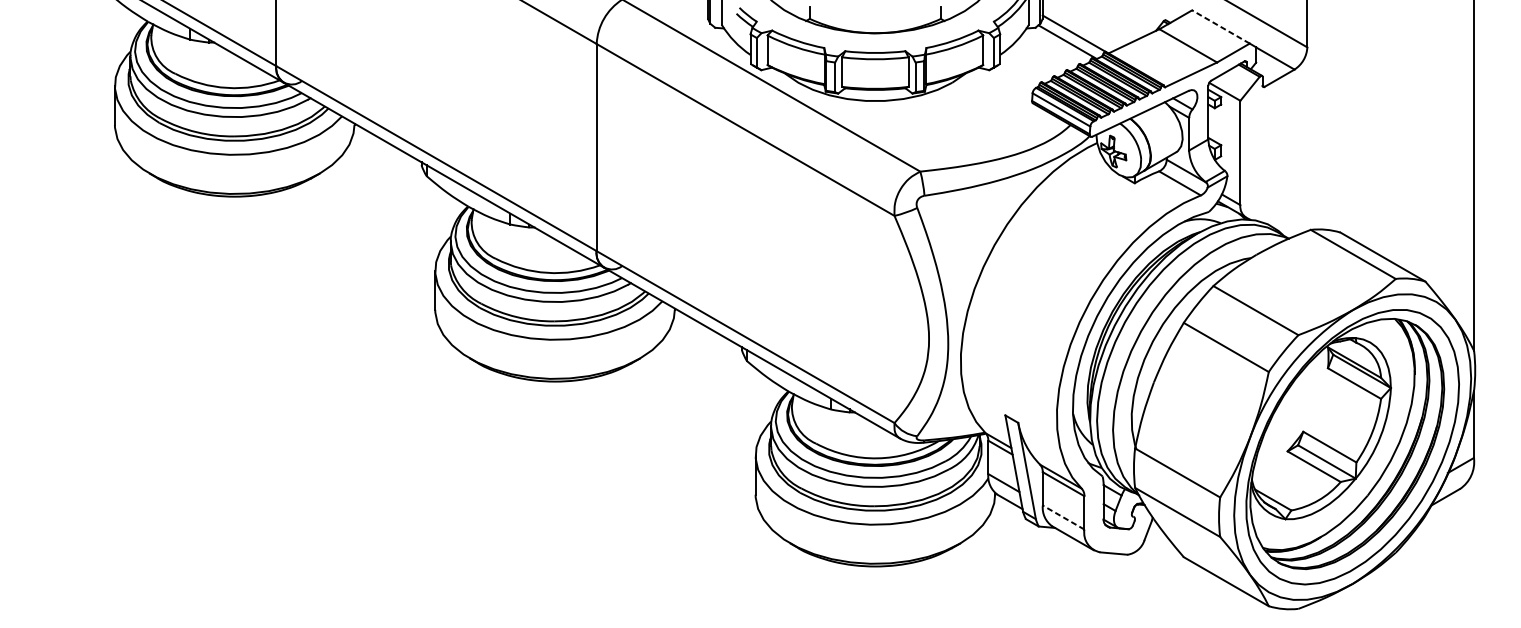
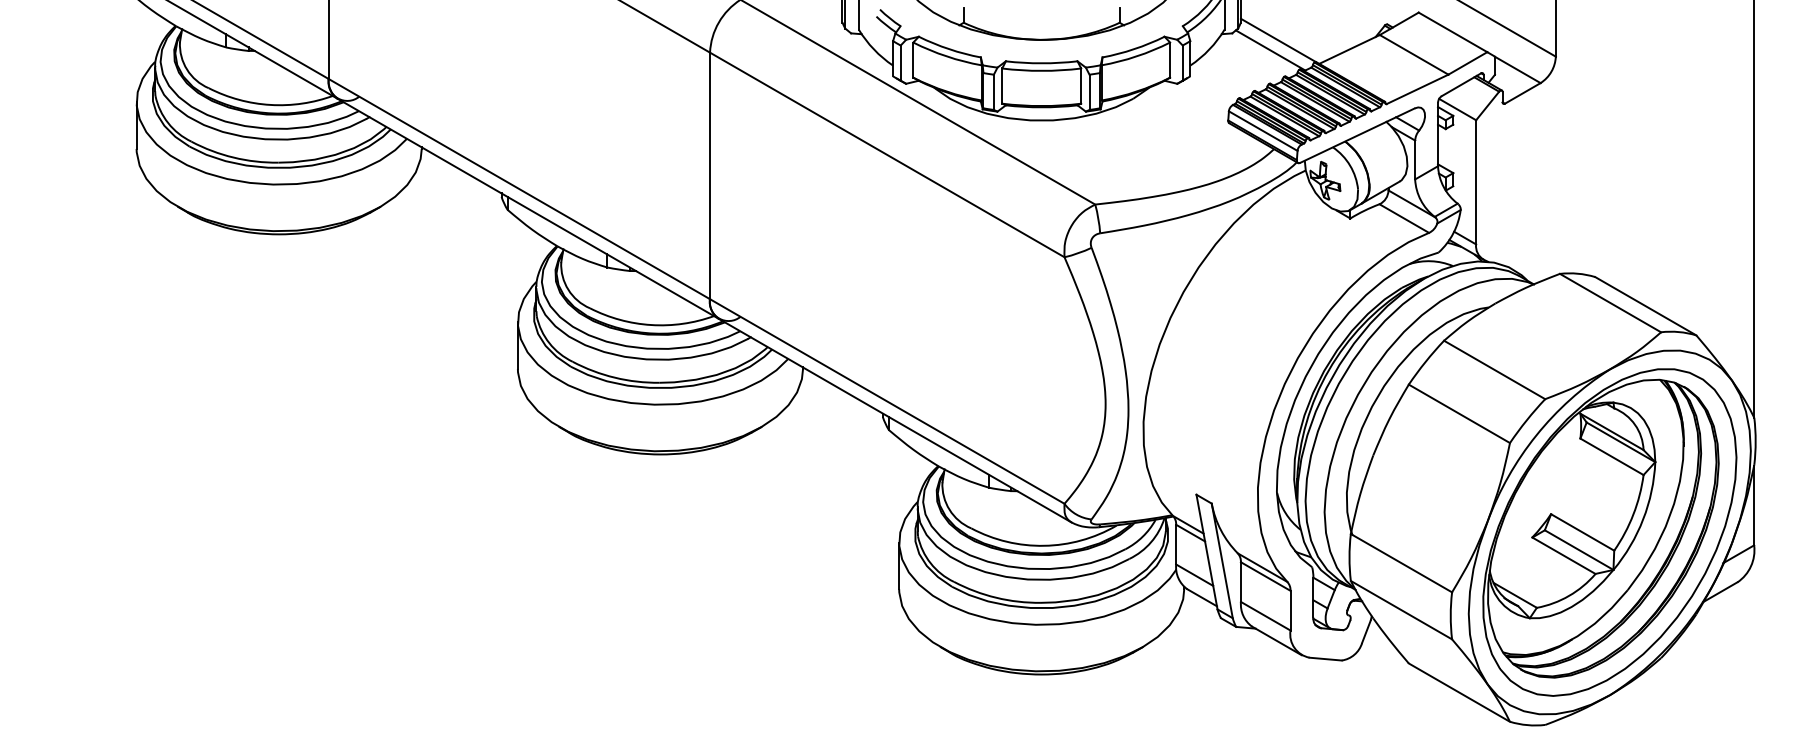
line: (1221, 27) -> (1453, 32), dashed -> solid
line: (1063, 517) -> (1265, 616), dashed -> solid

